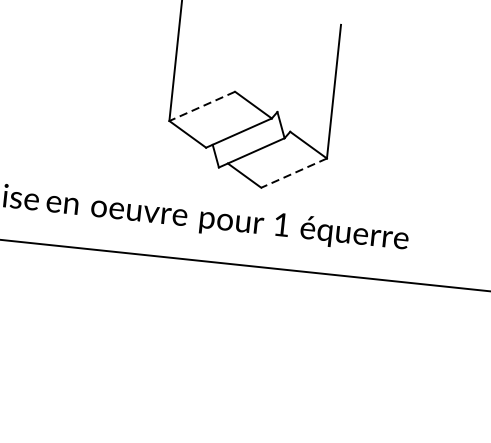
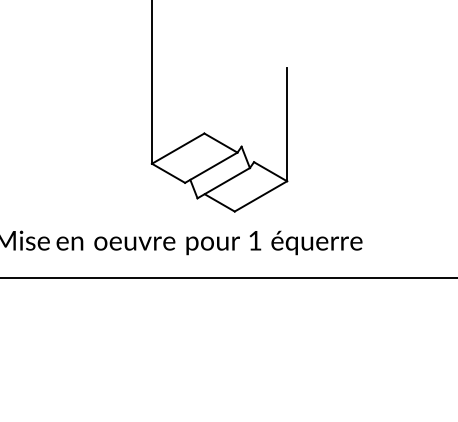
line: (201, 106) -> (177, 148), dashed -> solid
line: (293, 173) -> (260, 196), dashed -> solid

